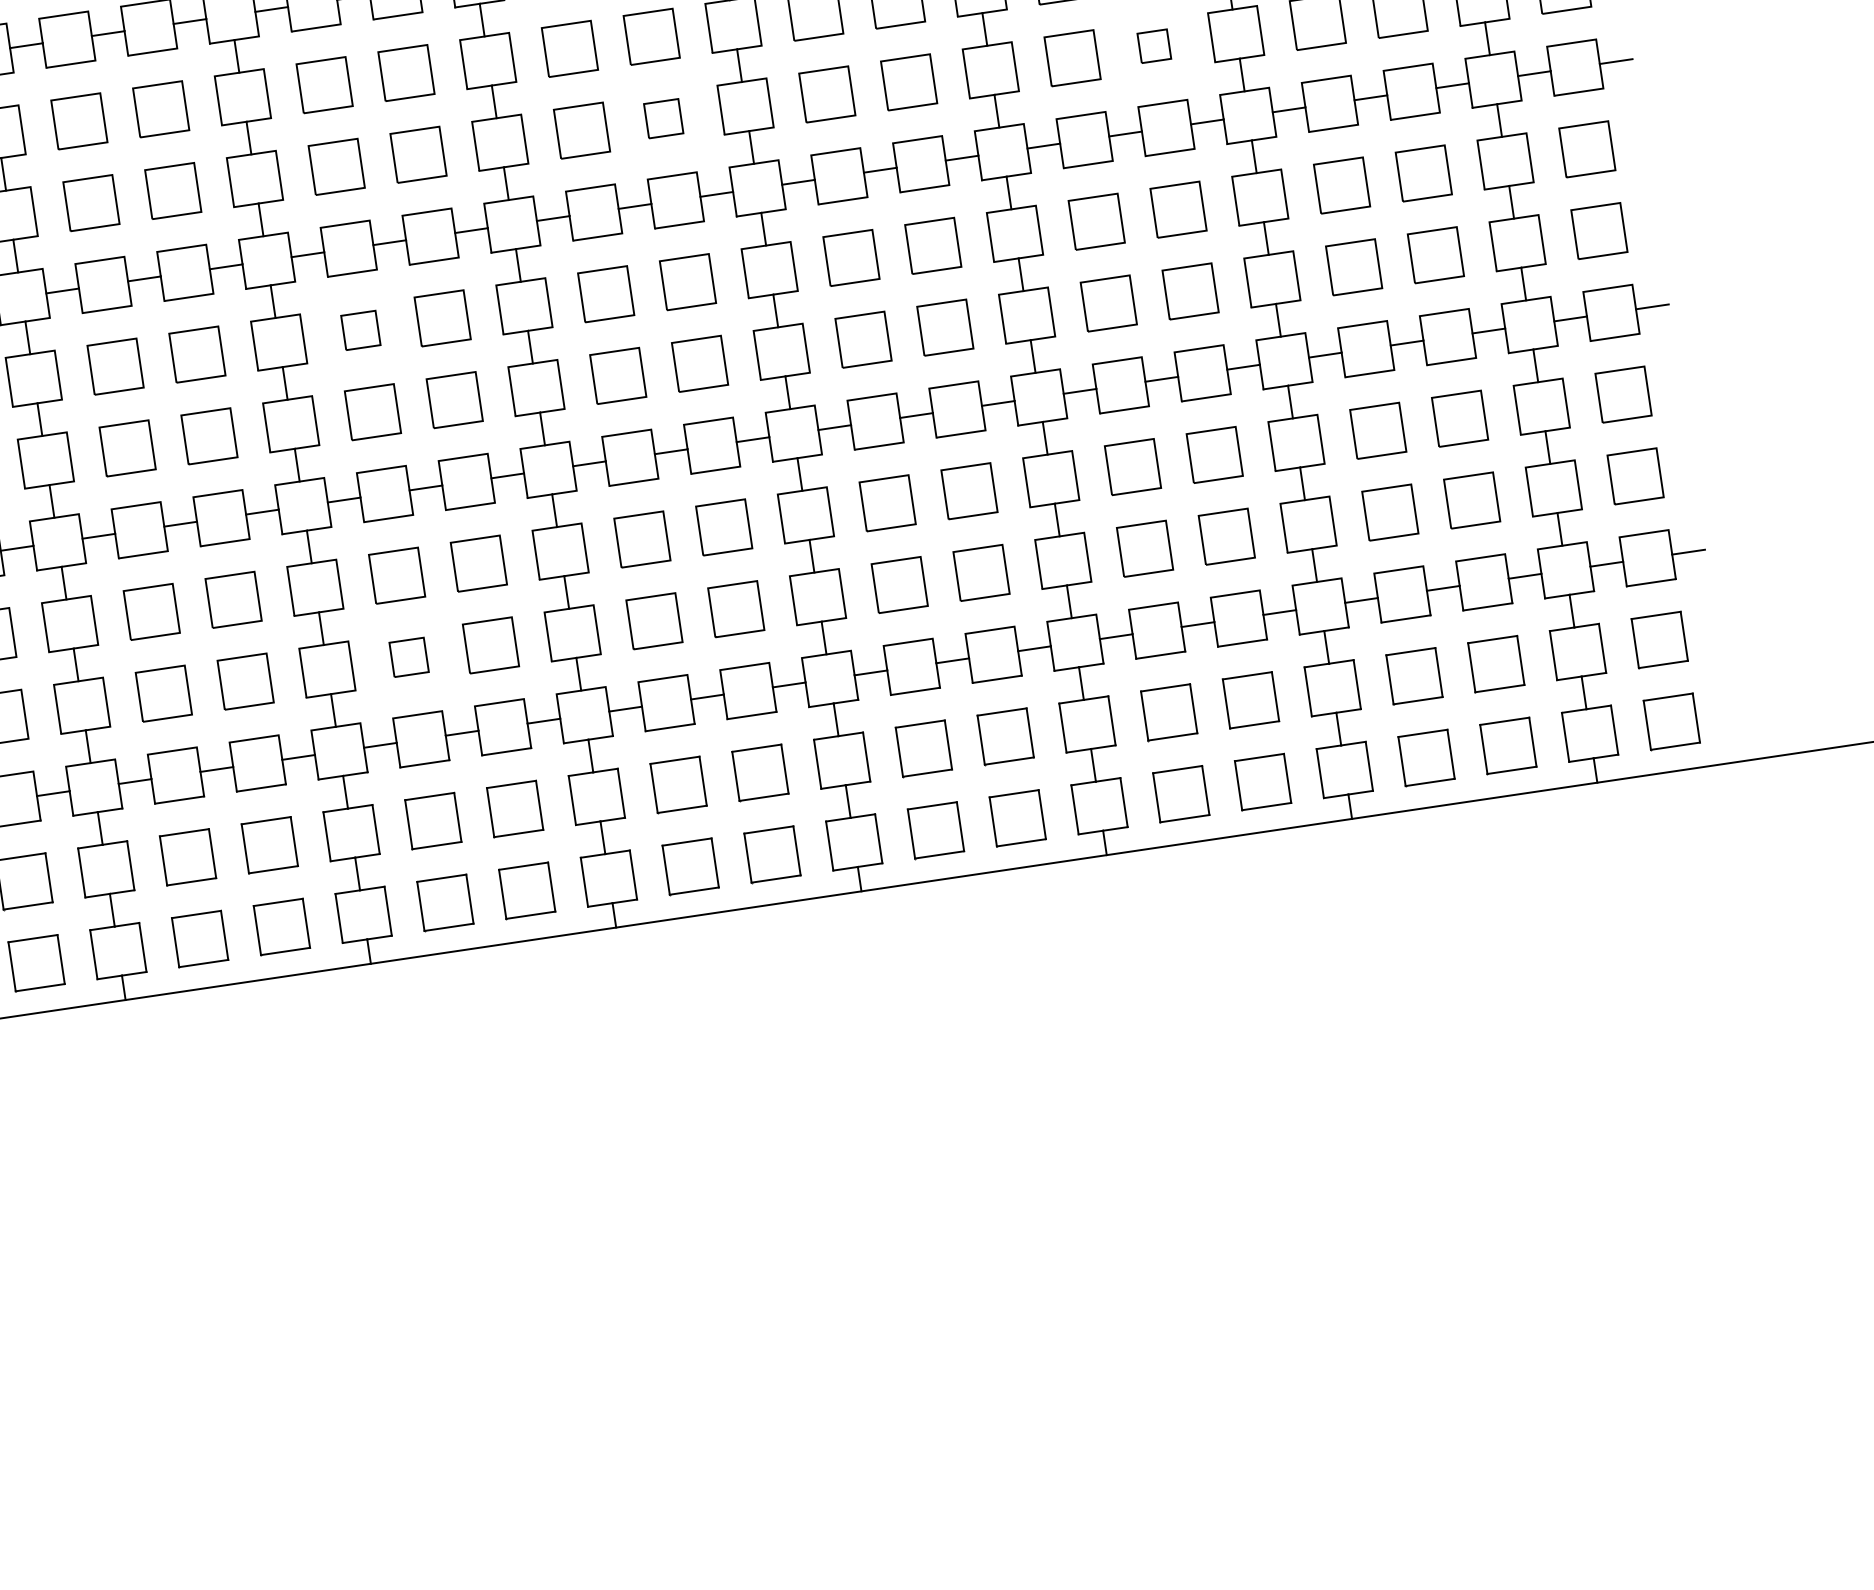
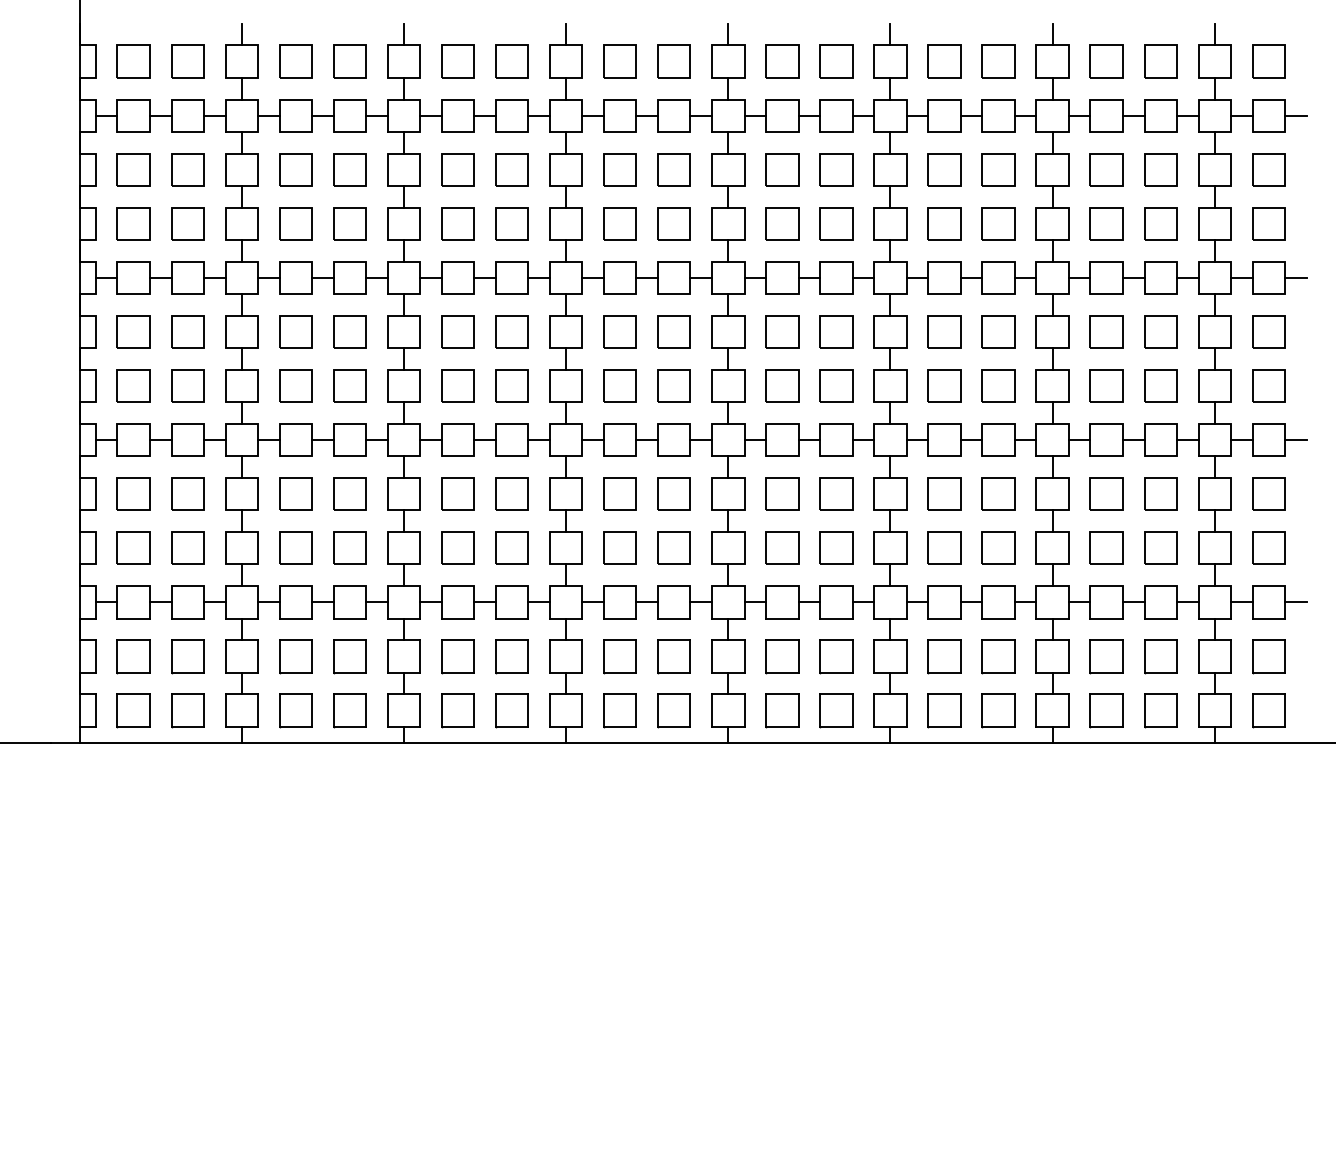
part: (1154, 45) -> (998, 223), size x1.67
part: (662, 118) -> (673, 223), size x1.43
part: (360, 329) -> (457, 331), size x1.43
part: (408, 656) -> (457, 547), size x1.43

